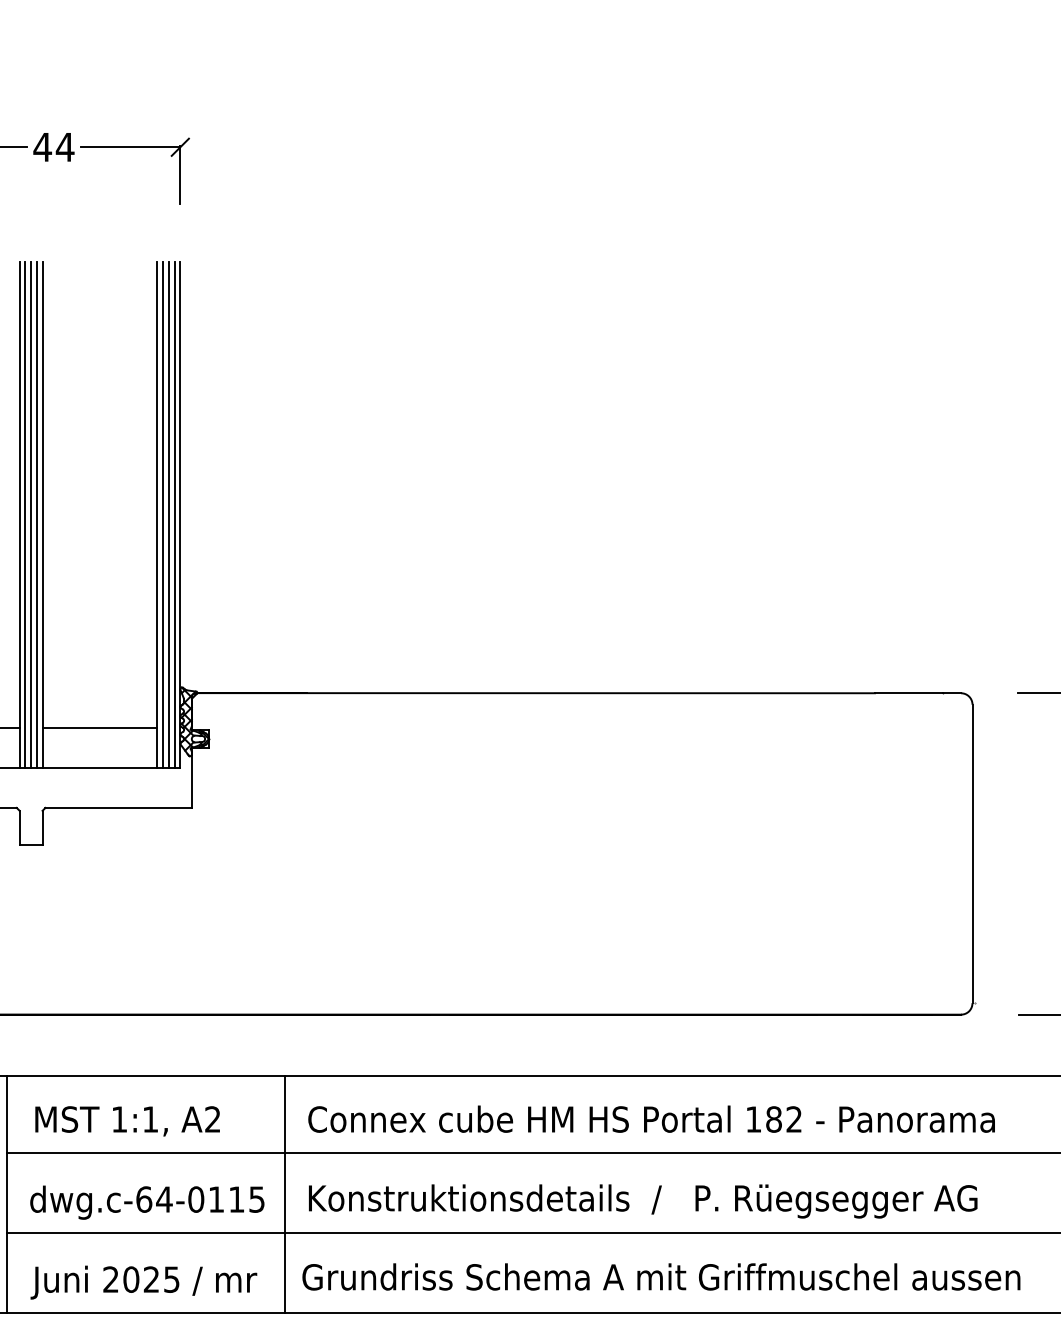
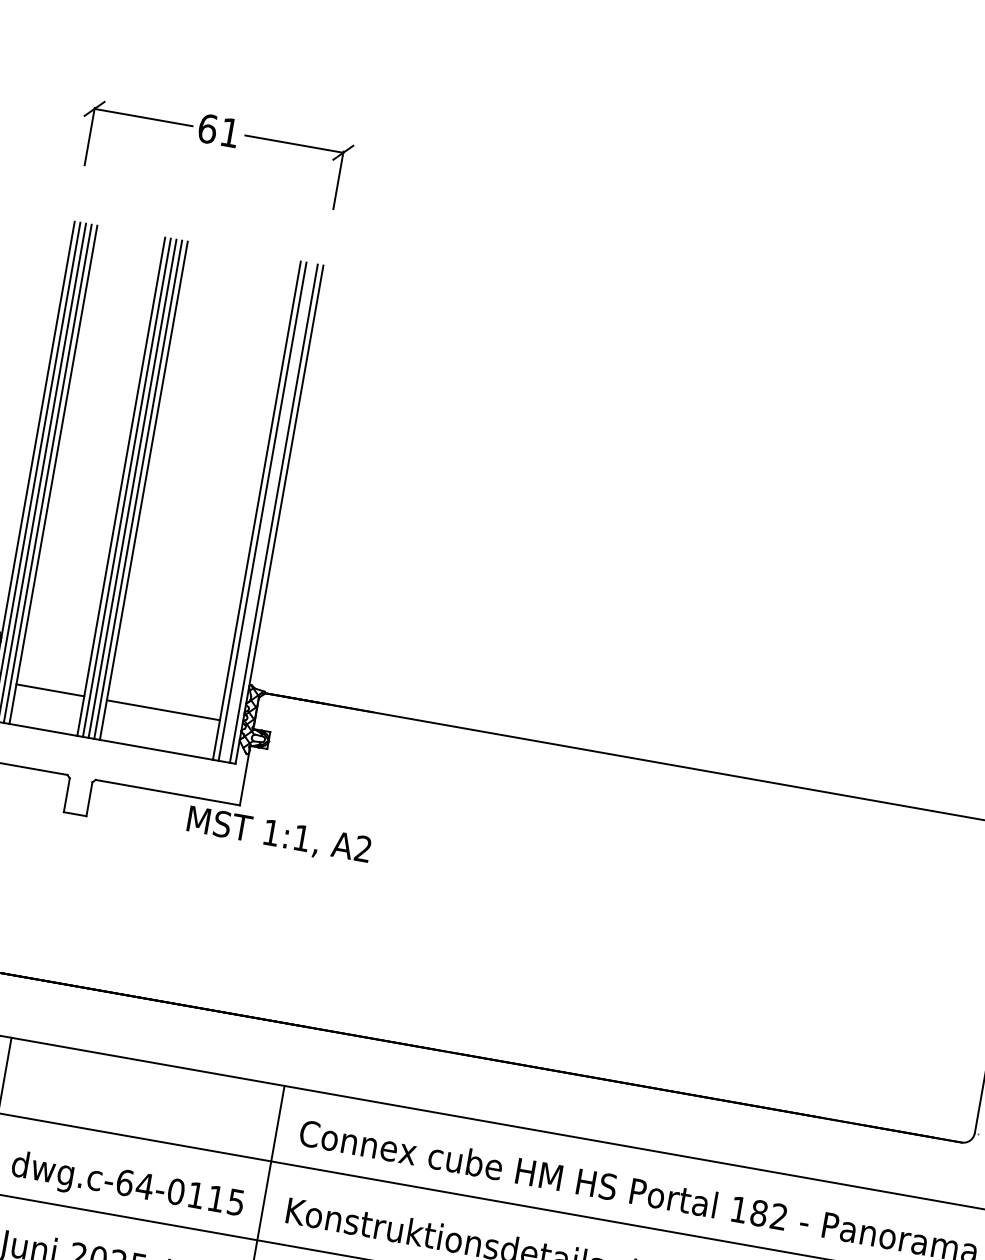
text: (53, 147) -> (218, 130), 44 -> 61
line: (168, 514) -> (267, 512), removed
text: (127, 1121) -> (278, 836), moved

